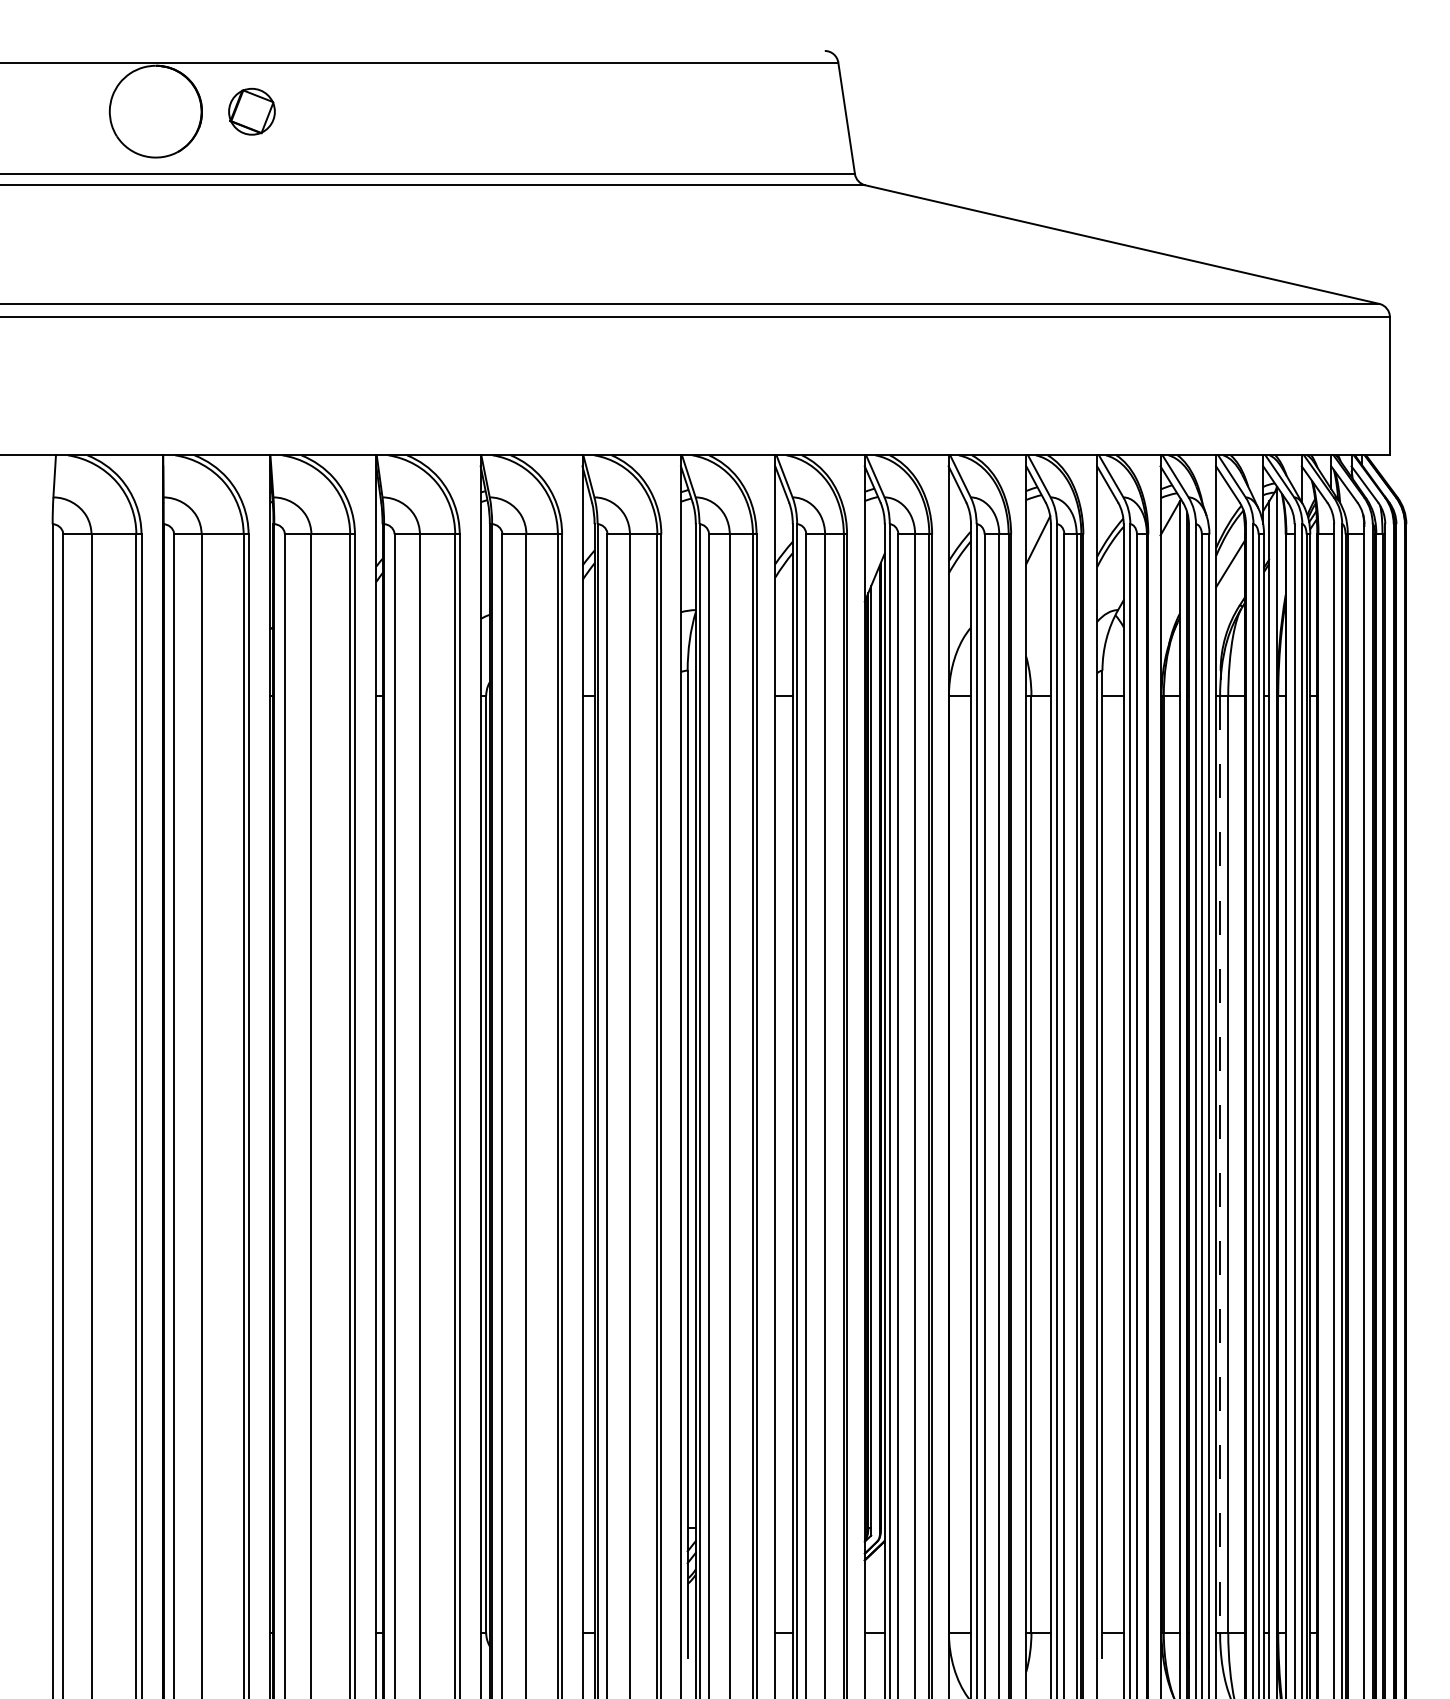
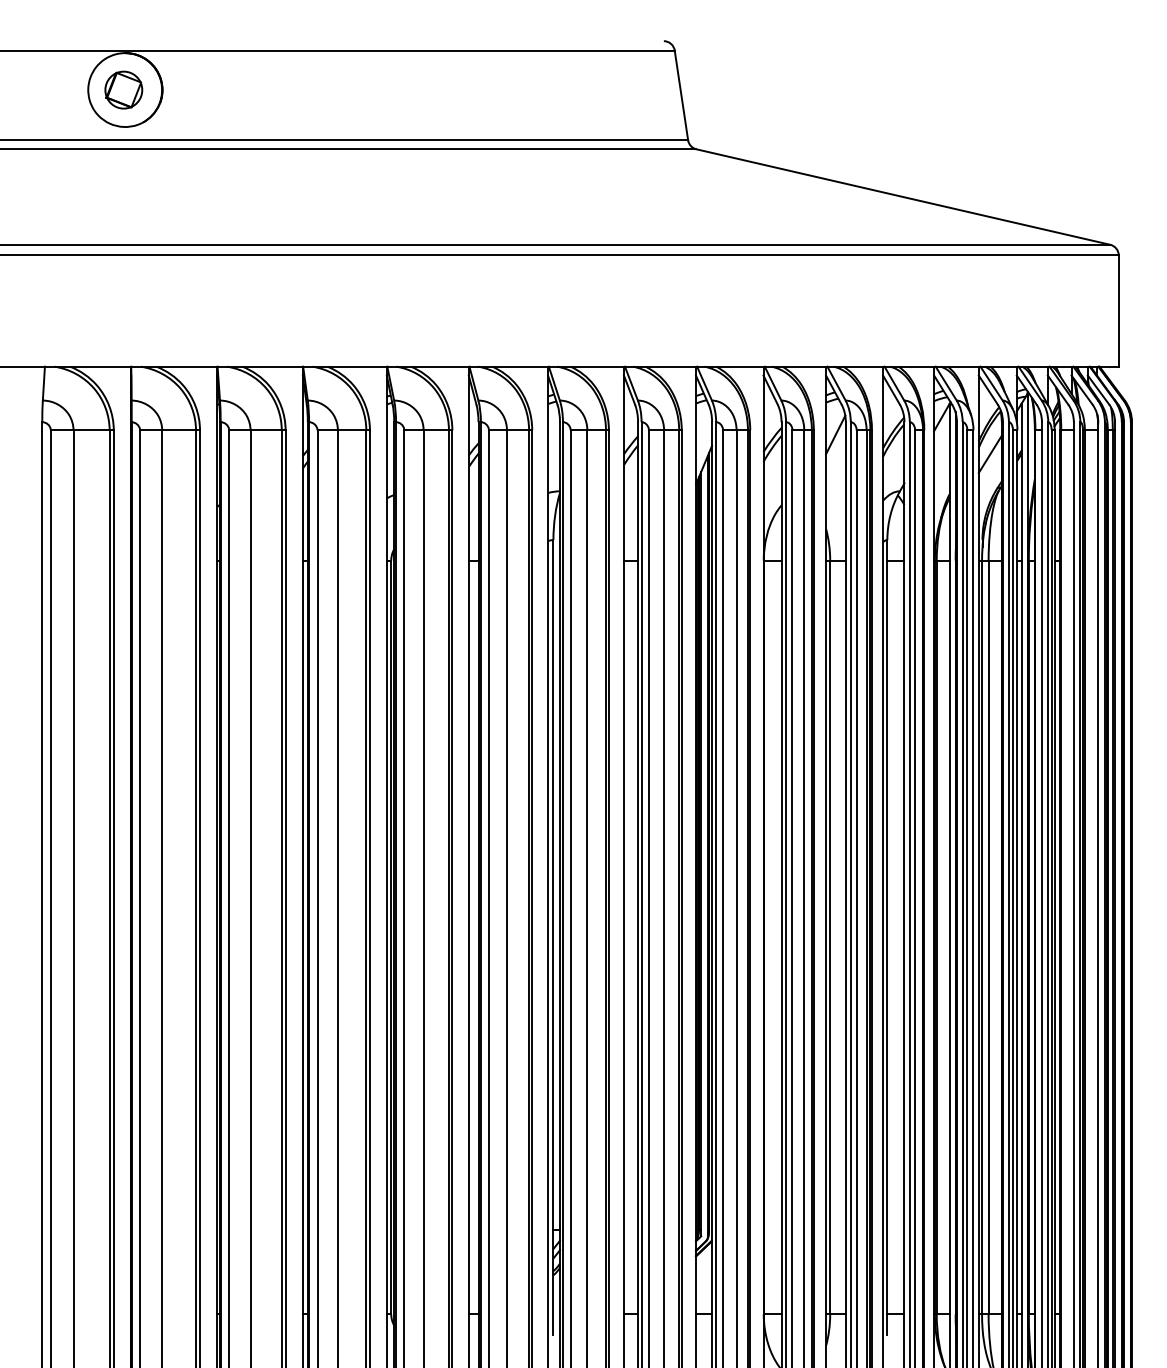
part: (251, 111) -> (123, 89), moved
line: (1220, 1164) -> (982, 937), dashed -> solid

